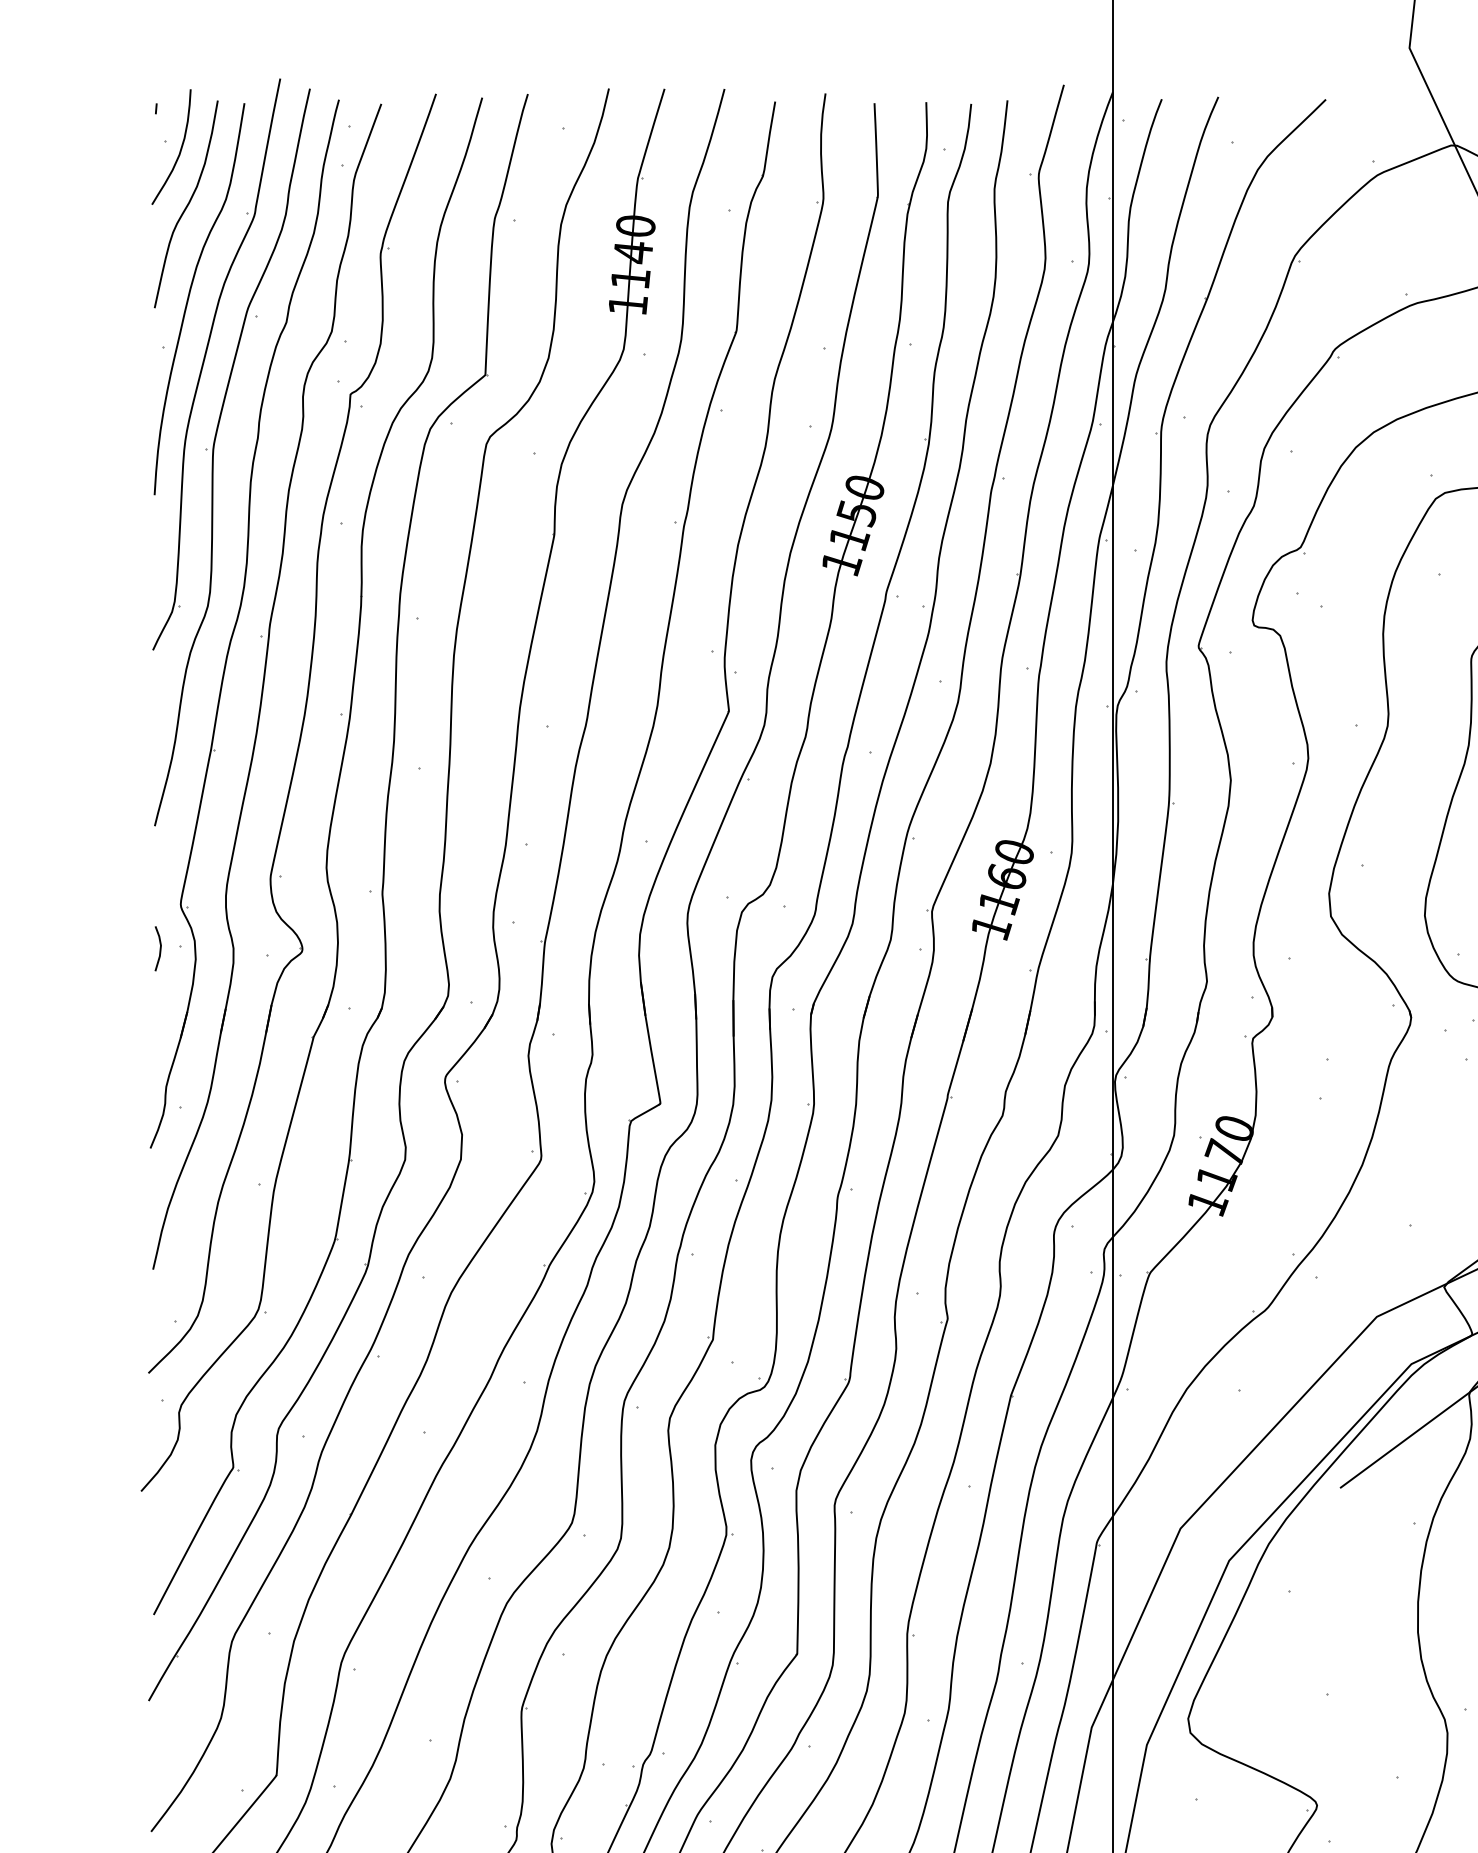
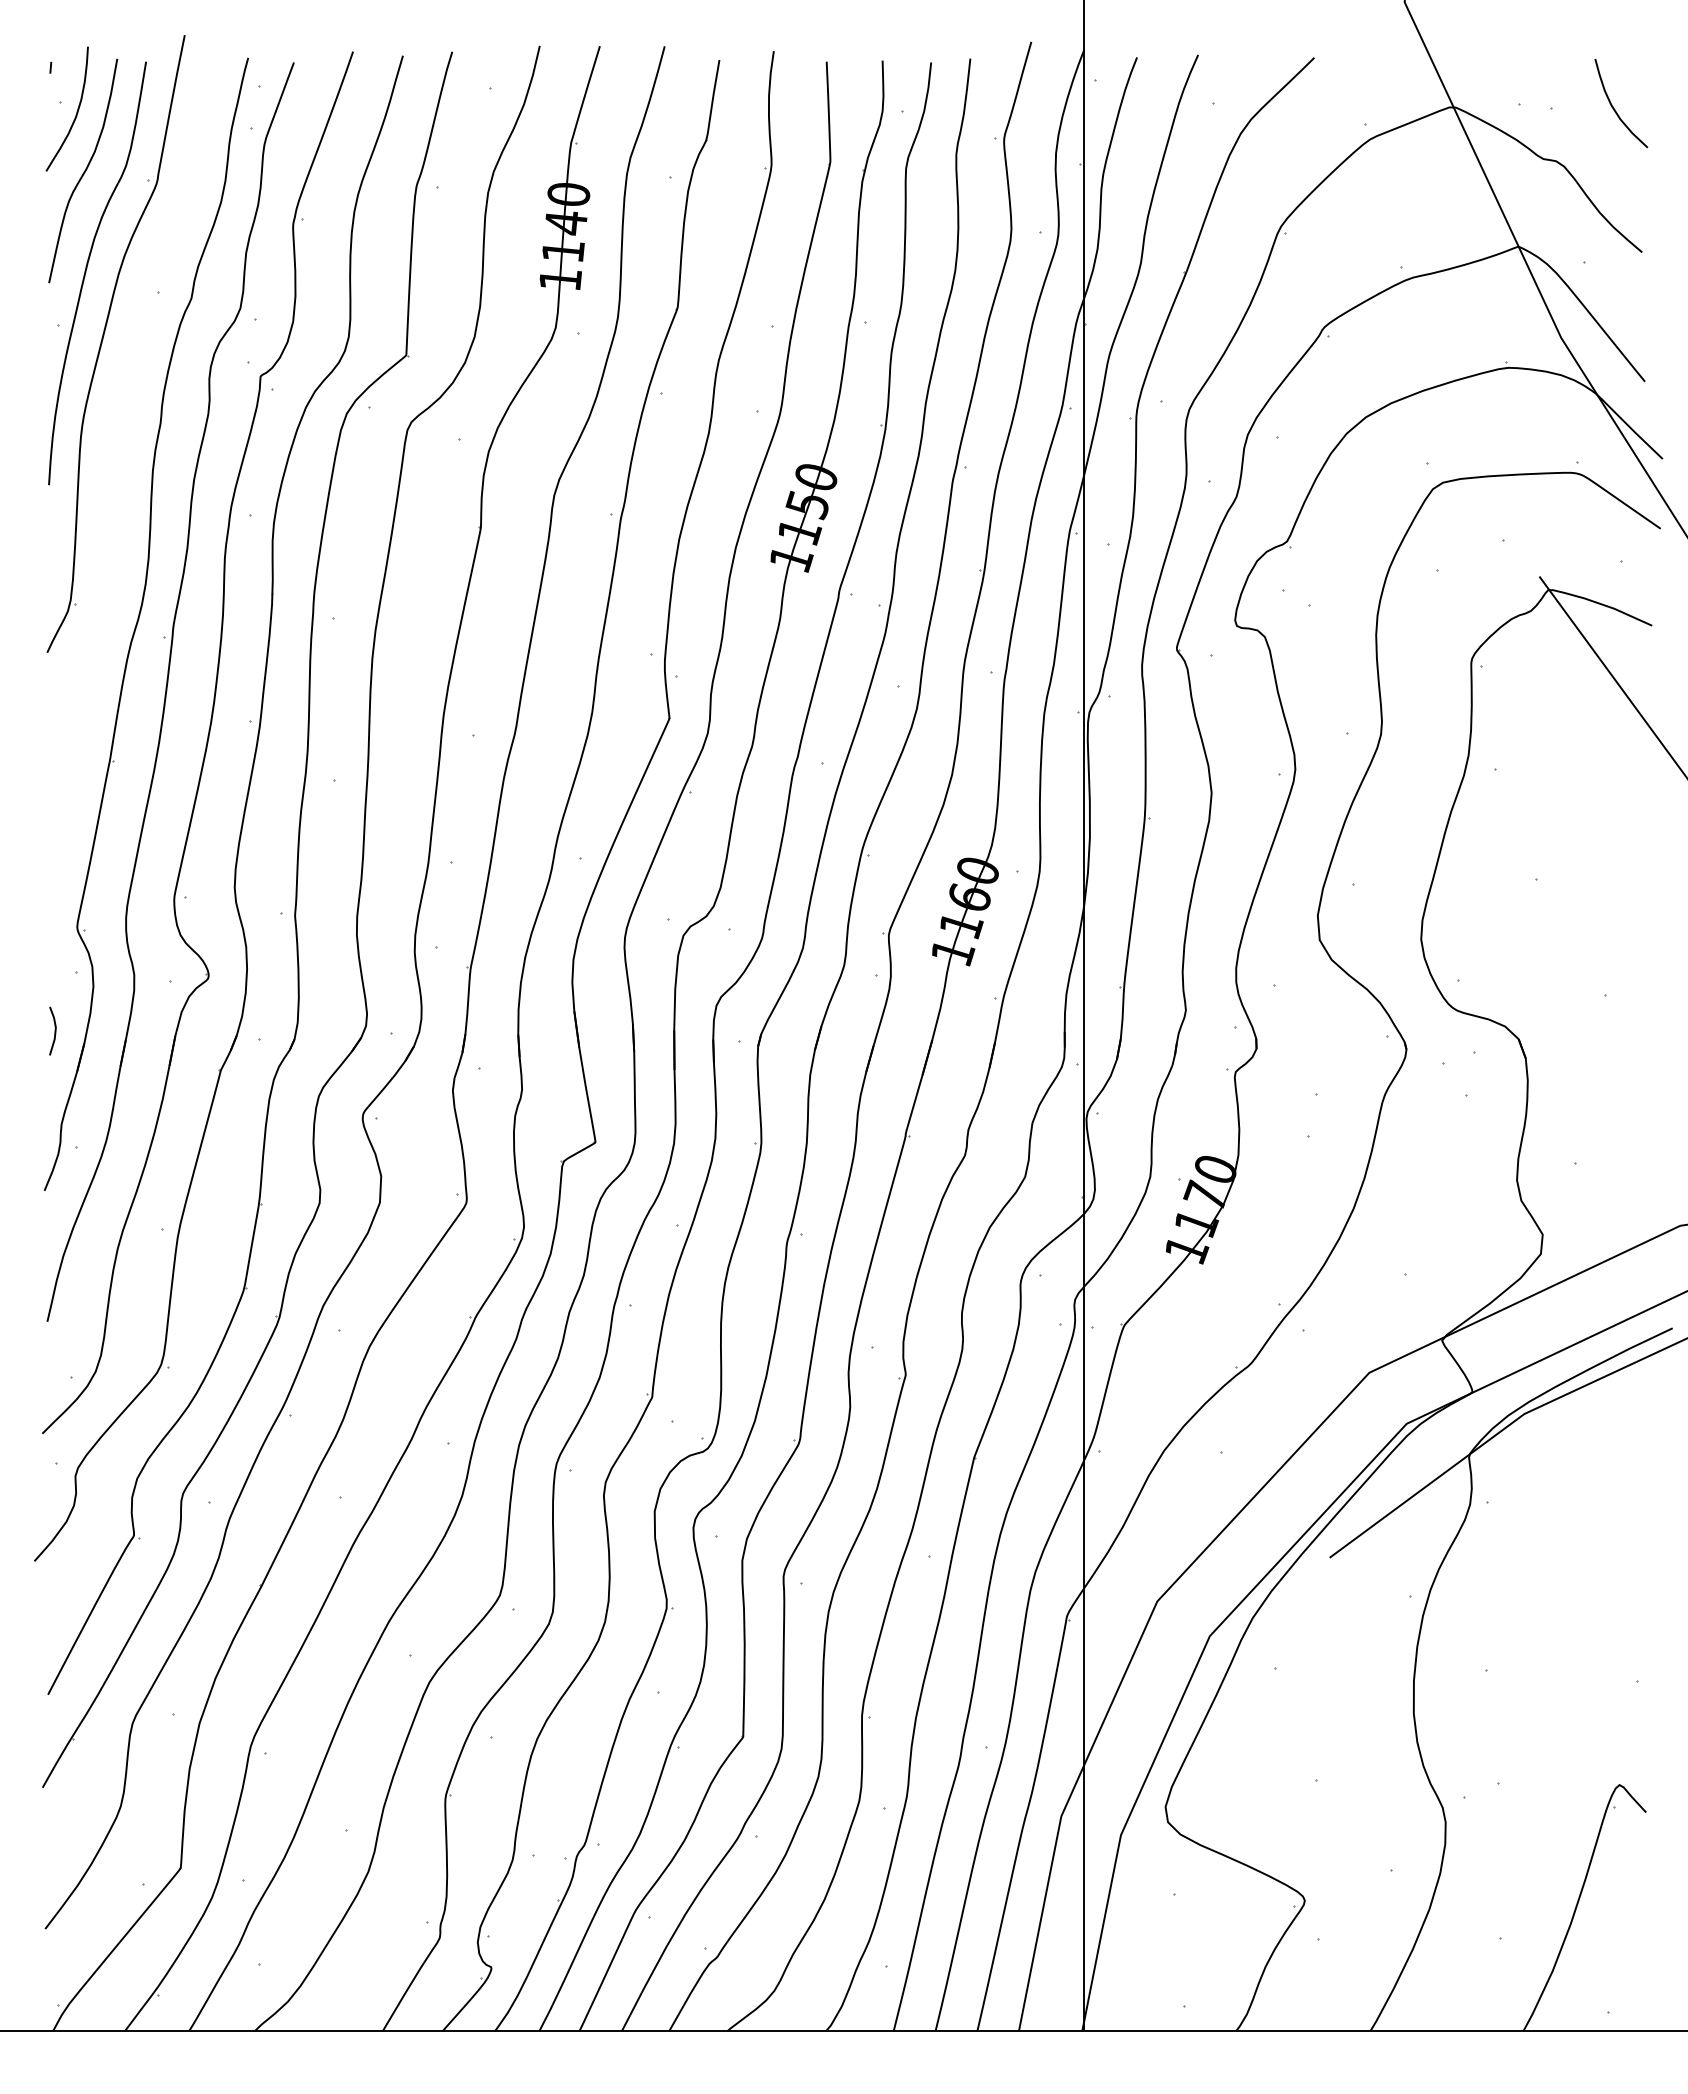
part: (214, 453) -> (113, 440), removed
line: (159, 948) -> (54, 1030), moved

